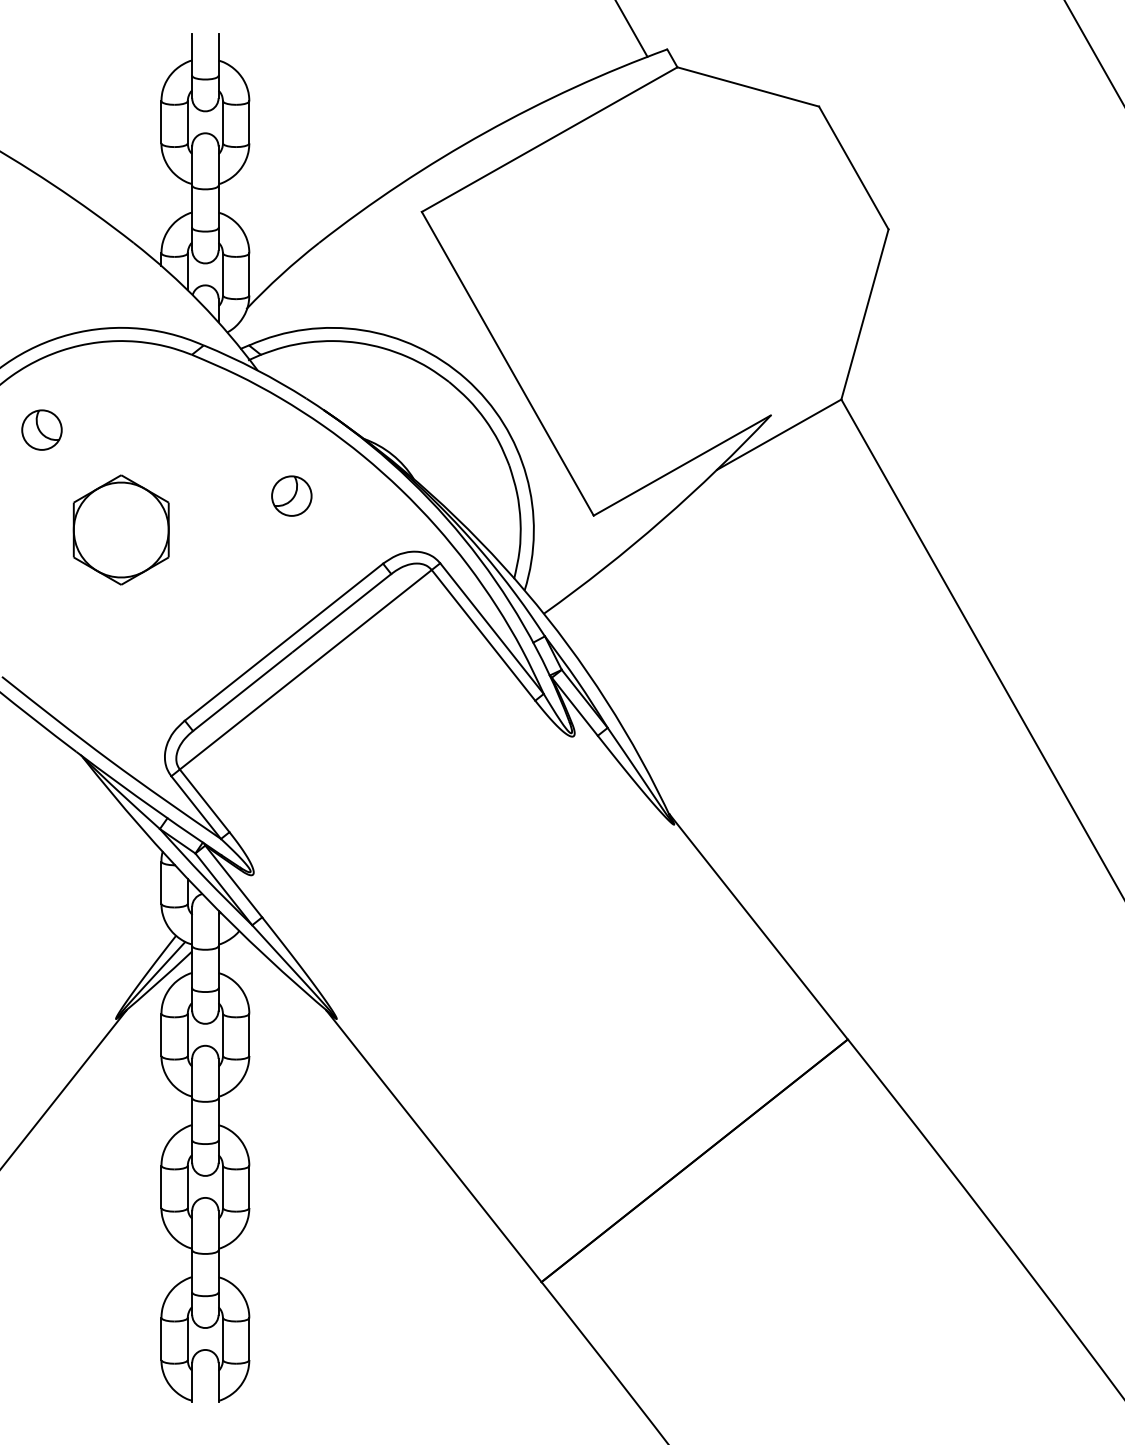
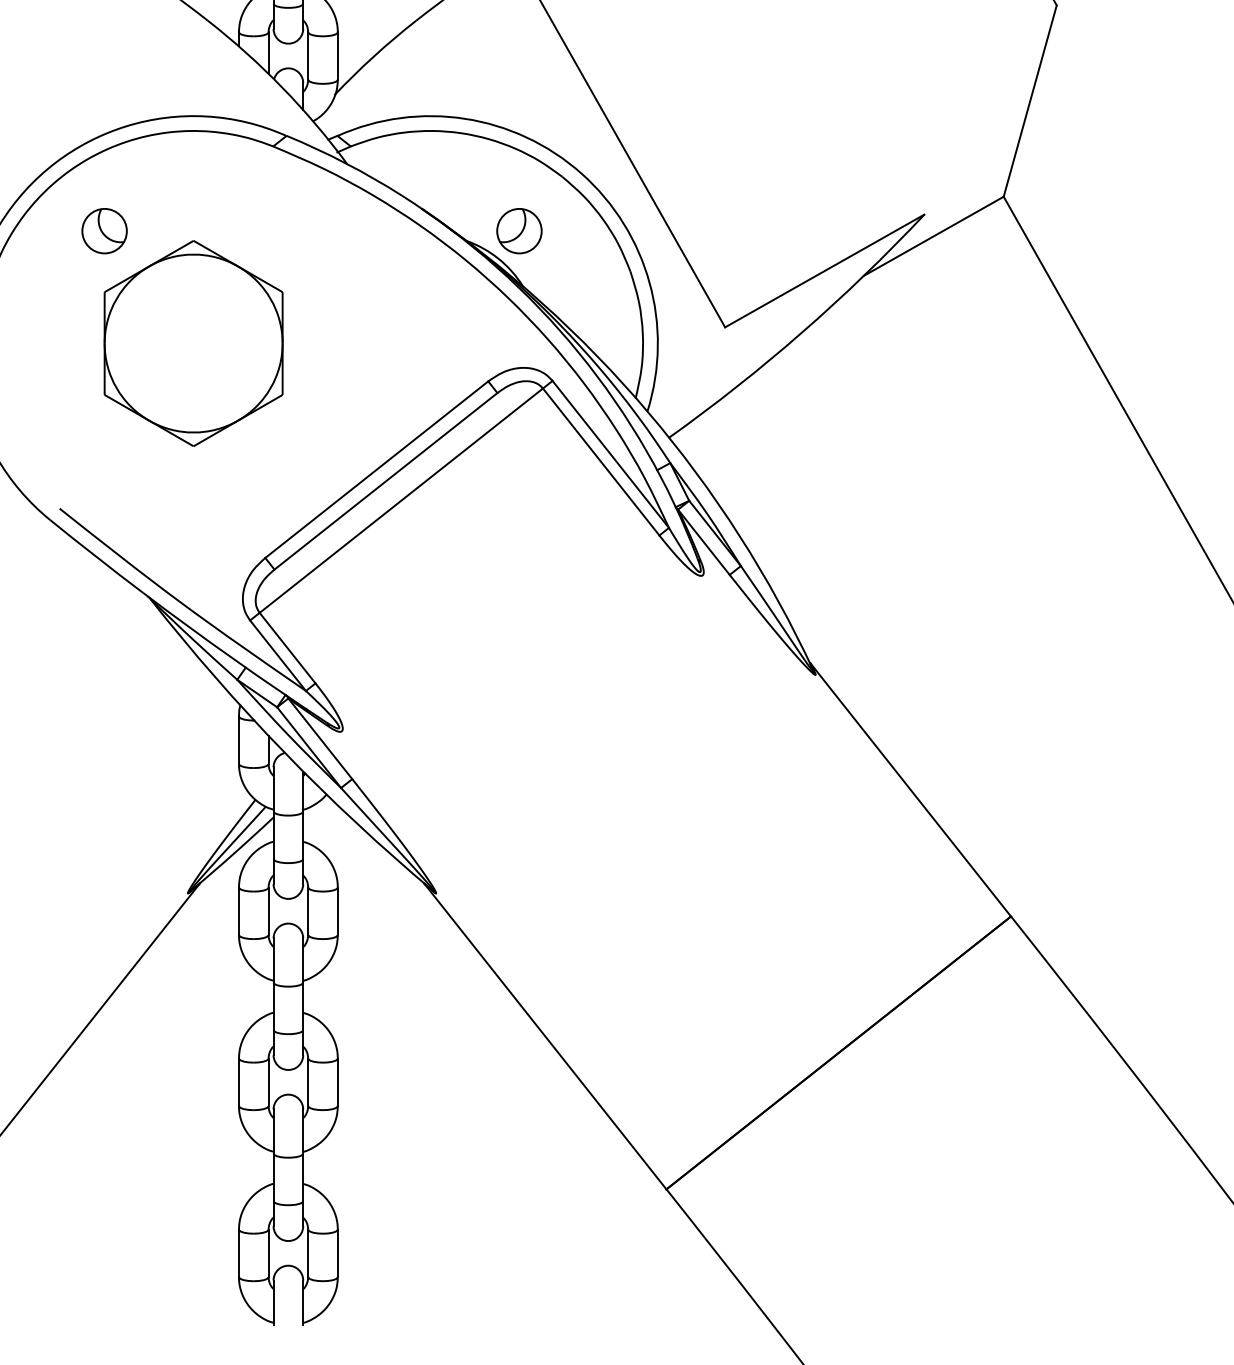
part: (291, 495) -> (519, 230), moved
part: (121, 529) -> (194, 342), size x1.67

